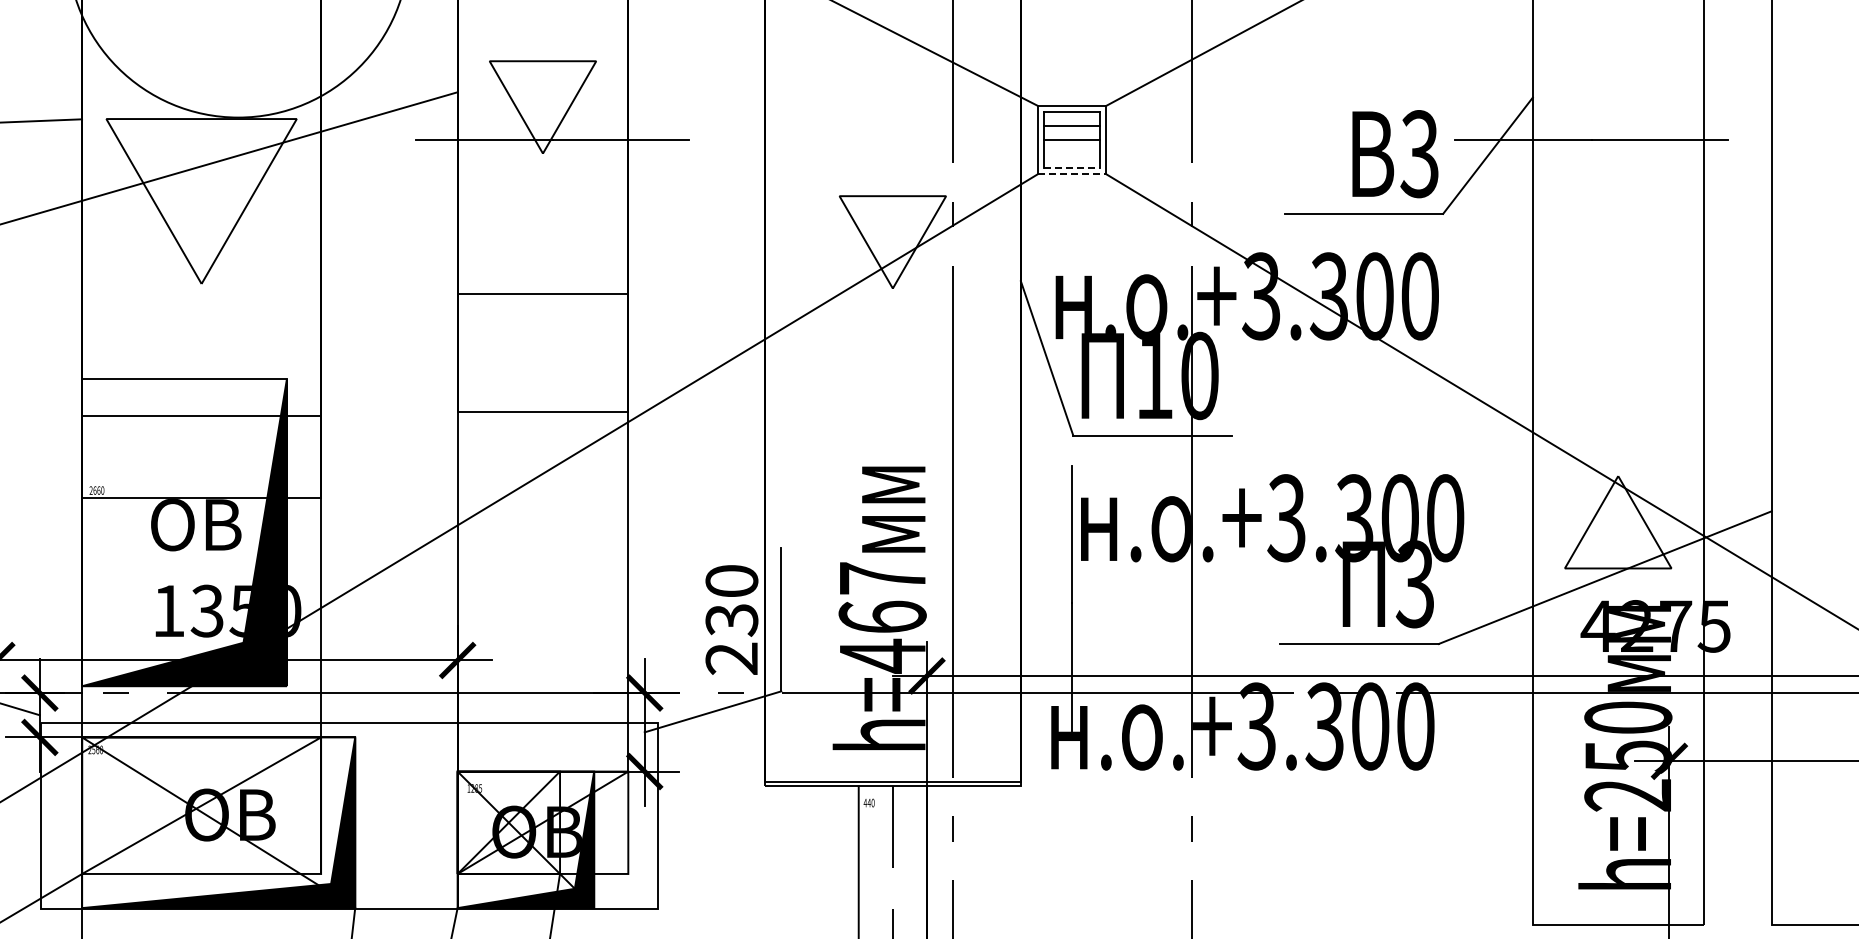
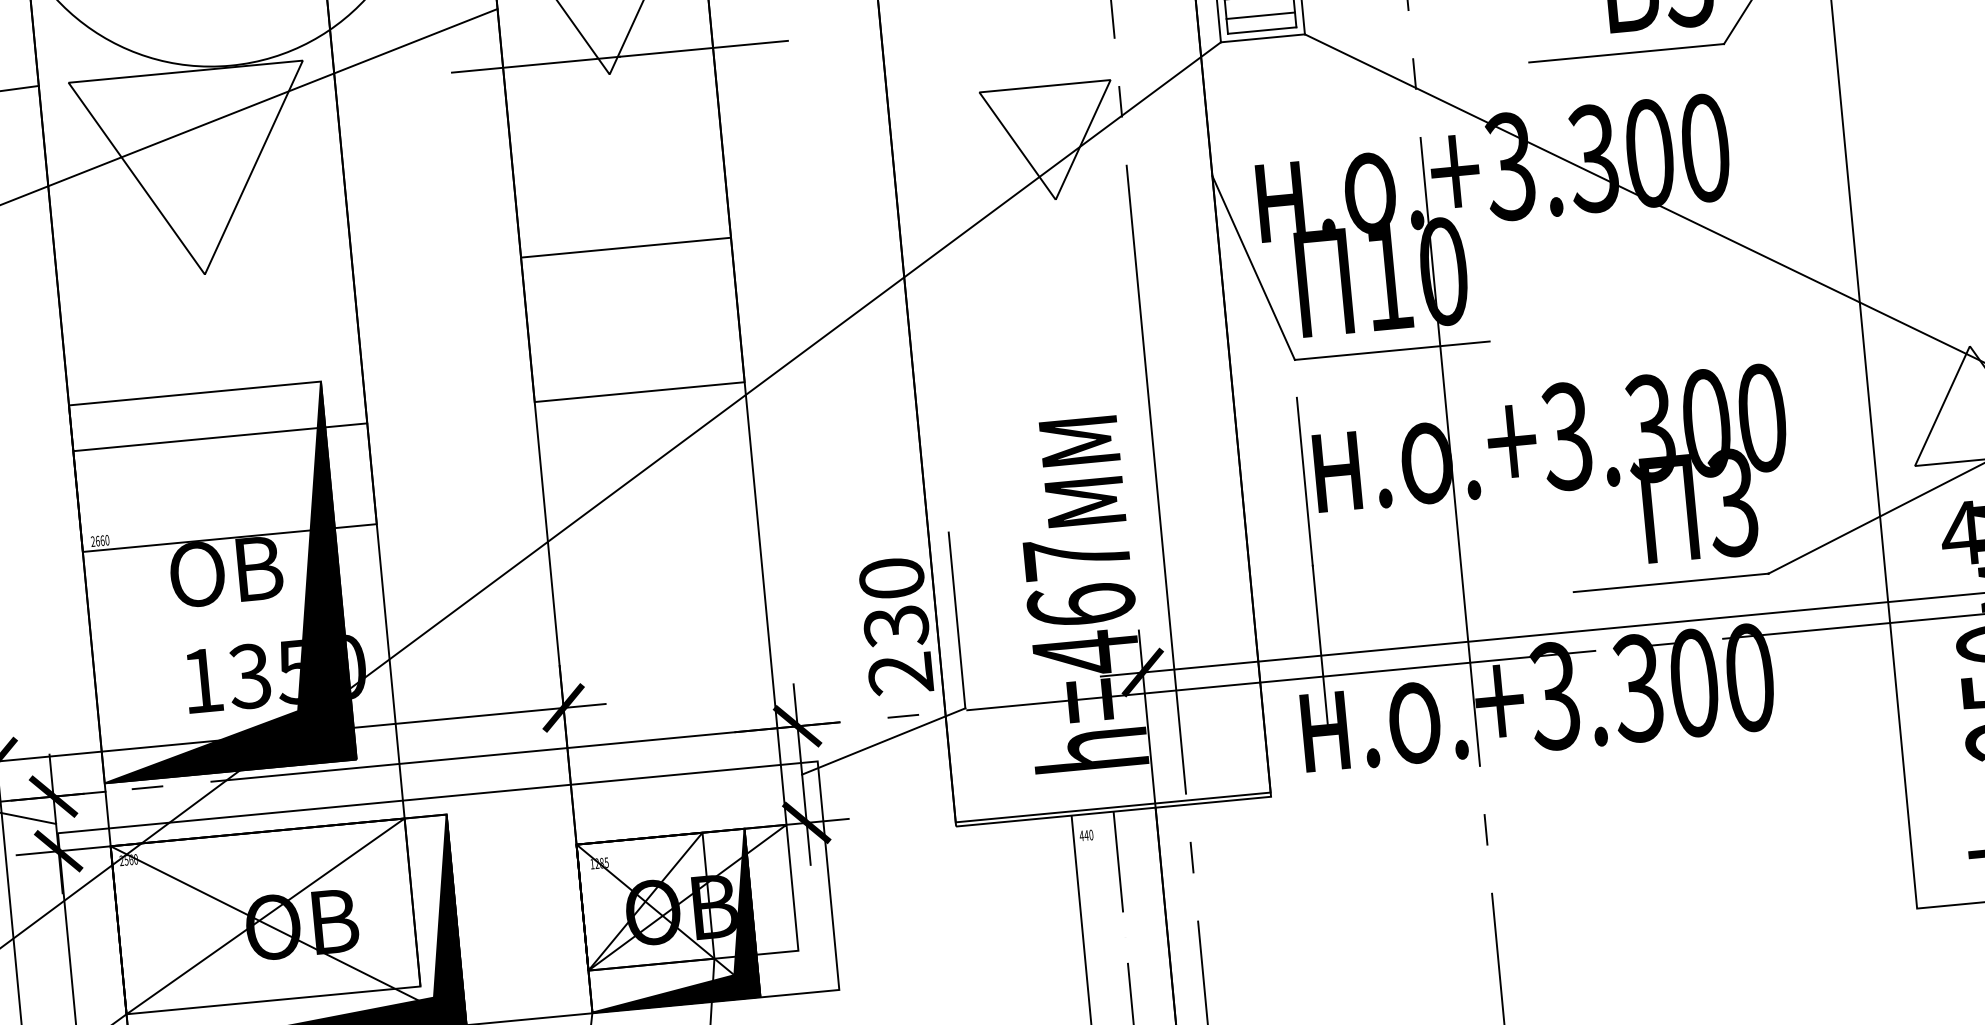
line: (1071, 155) -> (1260, 15), added
line: (1072, 167) -> (1262, 30), dashed -> solid
line: (1072, 174) -> (1263, 38), dashed -> solid

